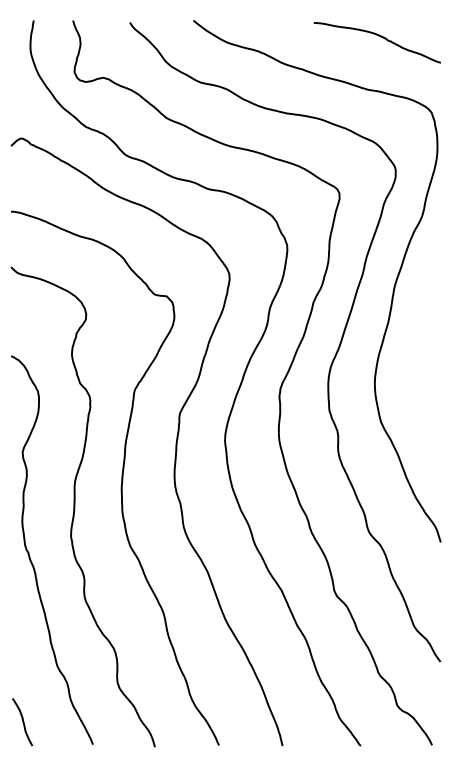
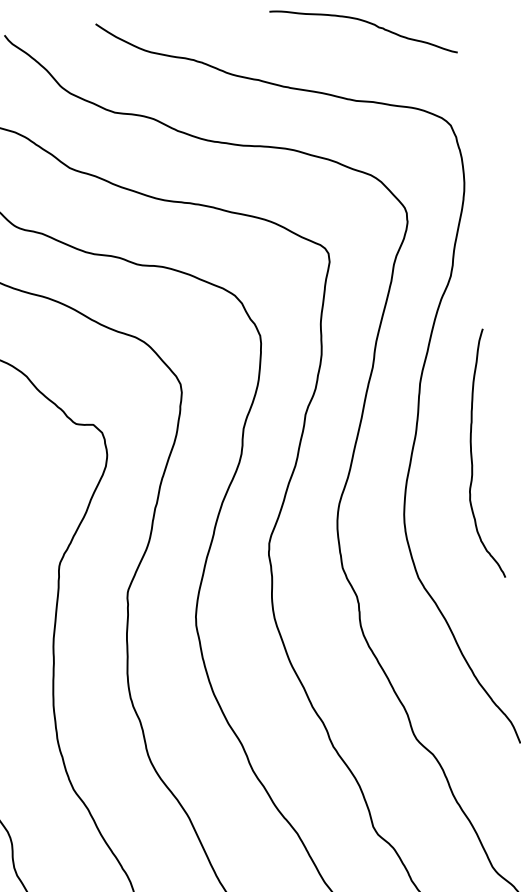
curve: (426, 337) -> (472, 450), added

